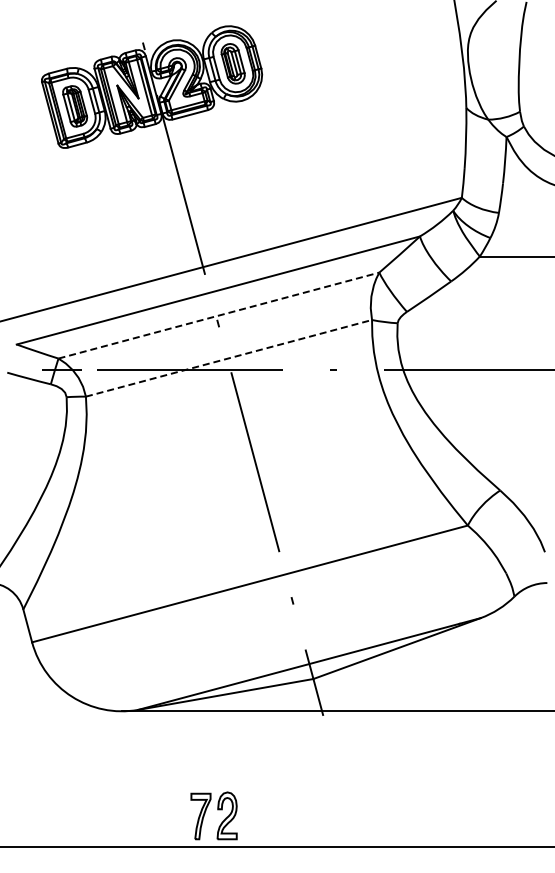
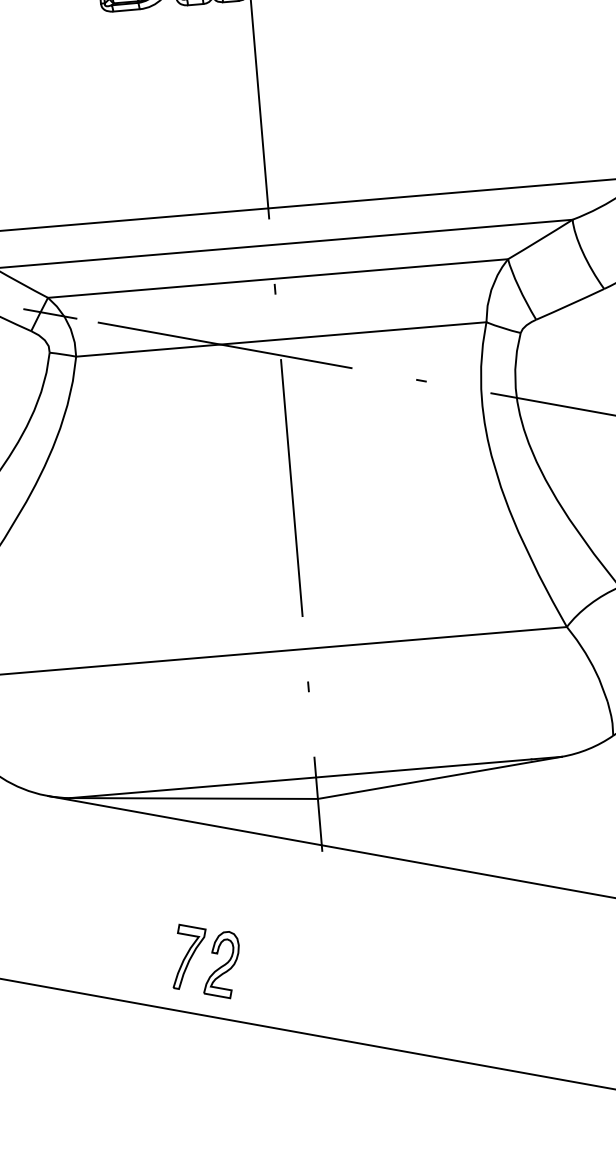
line: (219, 315) -> (278, 278), dashed -> solid
line: (229, 358) -> (281, 339), dashed -> solid
part: (217, 810) -> (210, 954), moved

